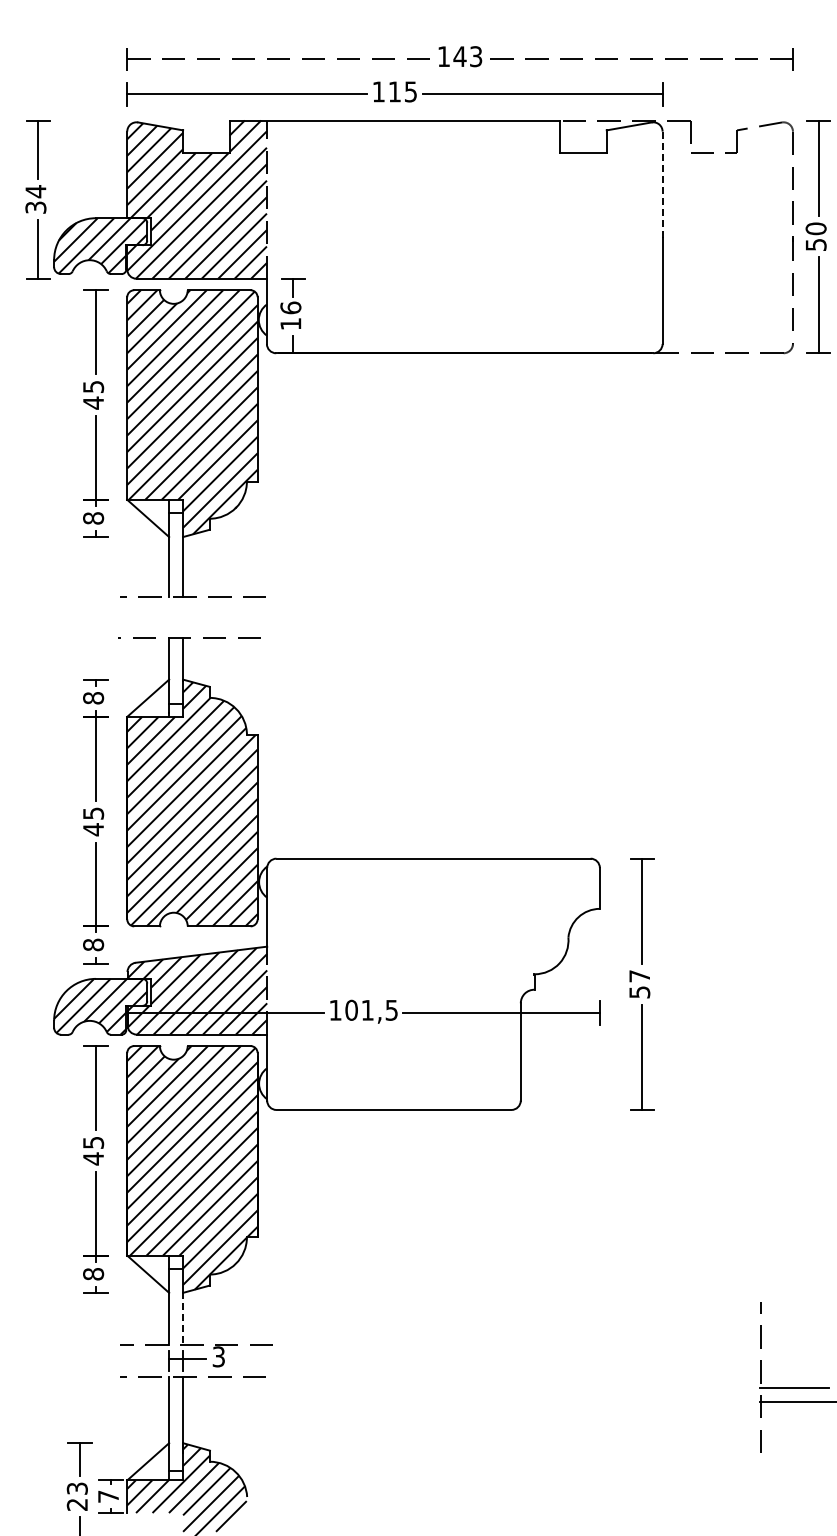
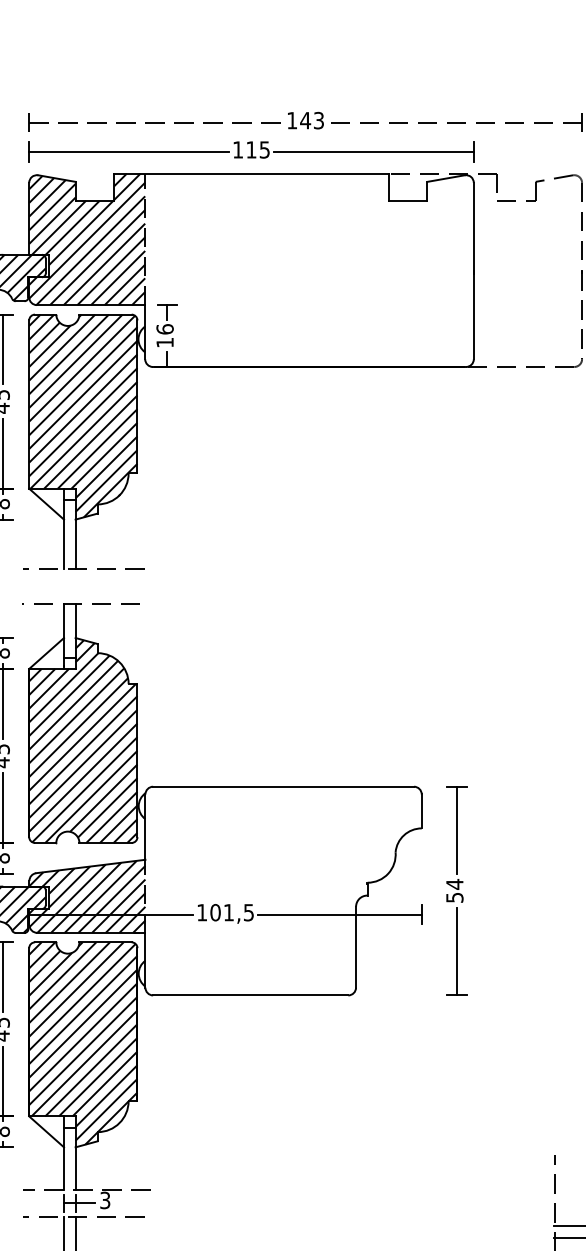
line: (662, 186) -> (473, 228), dashed -> solid
text: (639, 975) -> (454, 883), 57 -> 54
line: (183, 1319) -> (75, 1169), dashed -> solid

